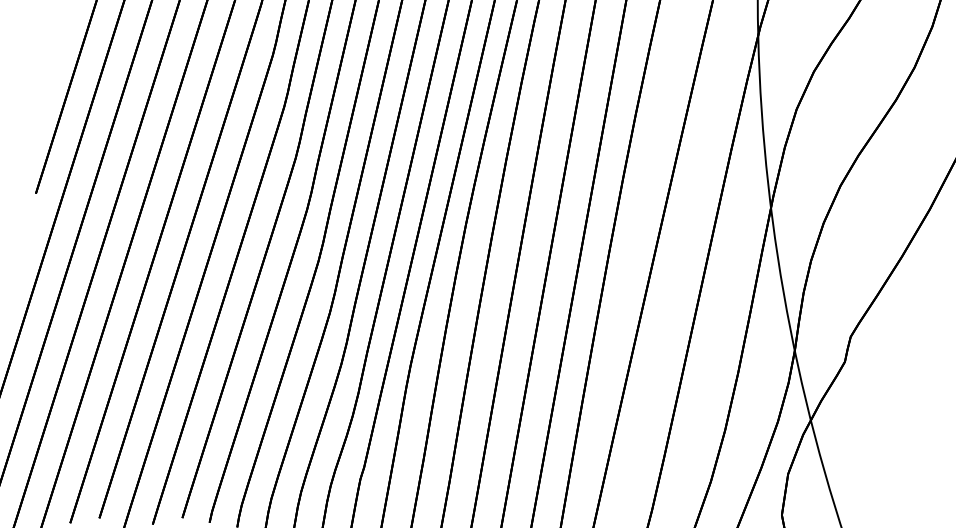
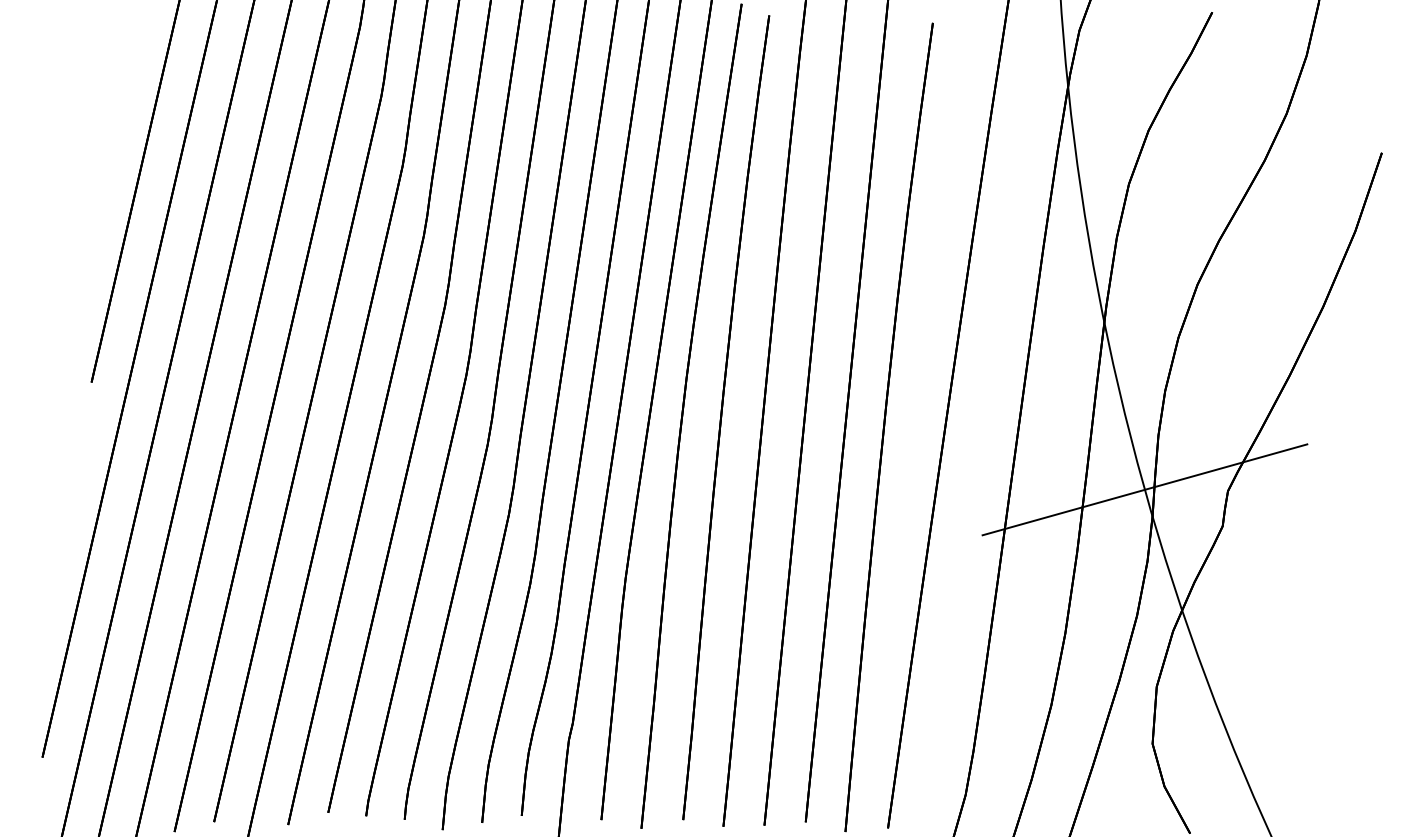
line: (790, 330) -> (1144, 489), added

